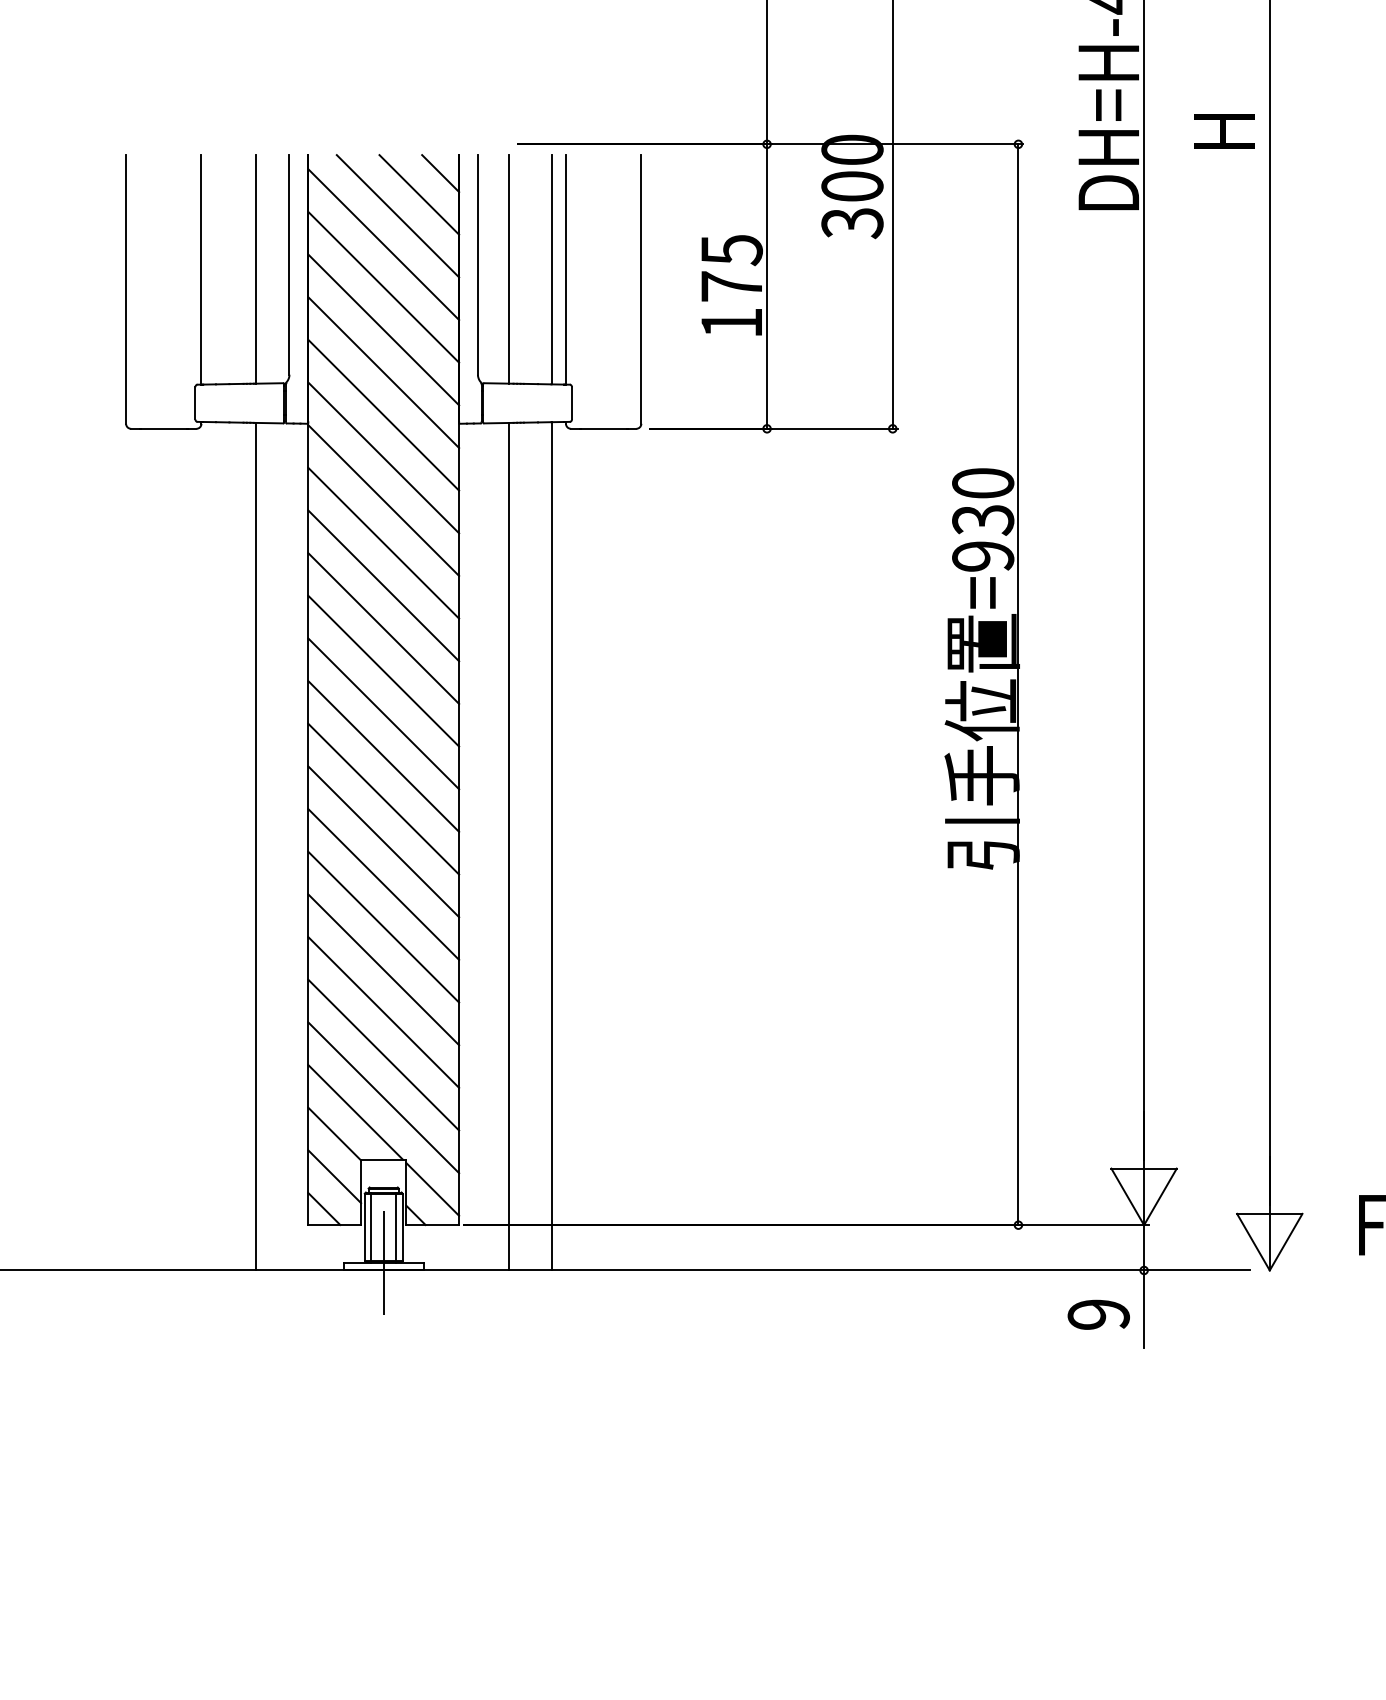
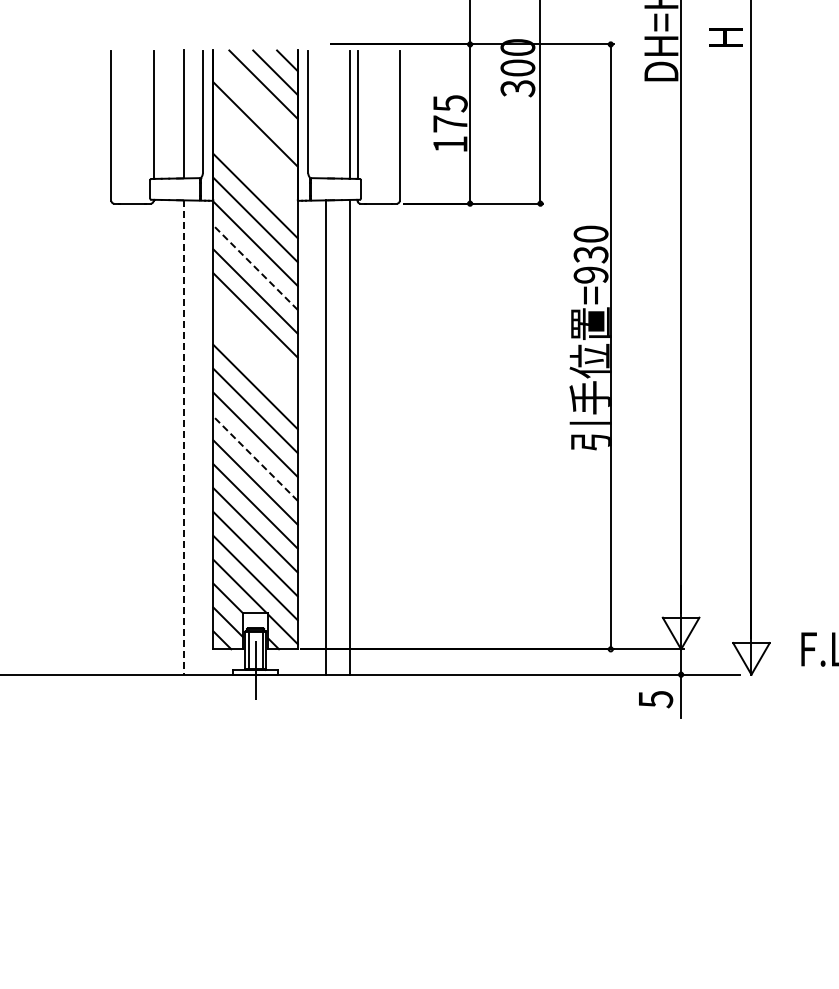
line: (383, 244) -> (255, 100), removed
line: (508, 269) -> (325, 114), removed
line: (383, 330) -> (255, 148), removed
line: (383, 373) -> (255, 172), removed
line: (383, 542) -> (255, 267), solid -> dashed
line: (383, 671) -> (255, 339), removed
line: (383, 714) -> (255, 363), removed
line: (254, 848) -> (183, 438), solid -> dashed
line: (383, 884) -> (255, 458), solid -> dashed
text: (1098, 1314) -> (655, 699), 9 -> 5

